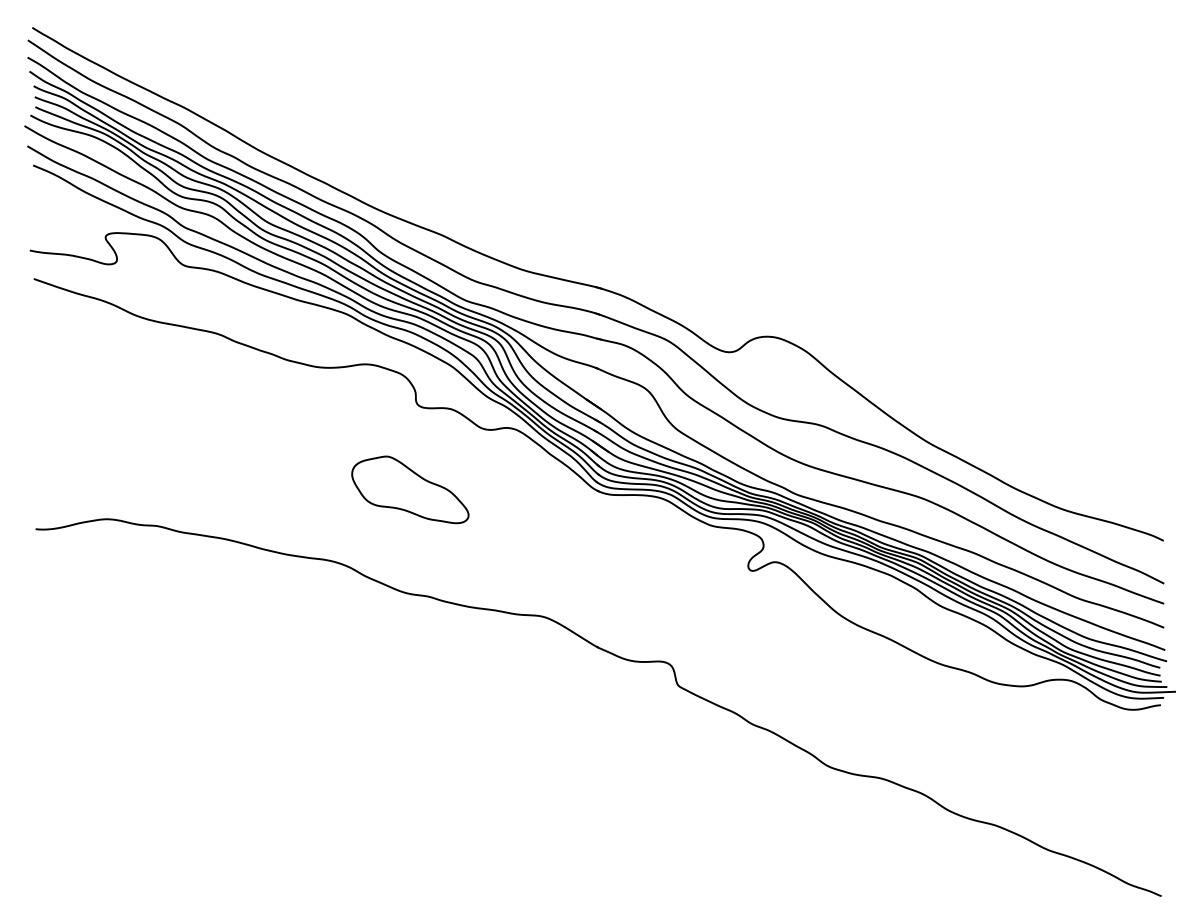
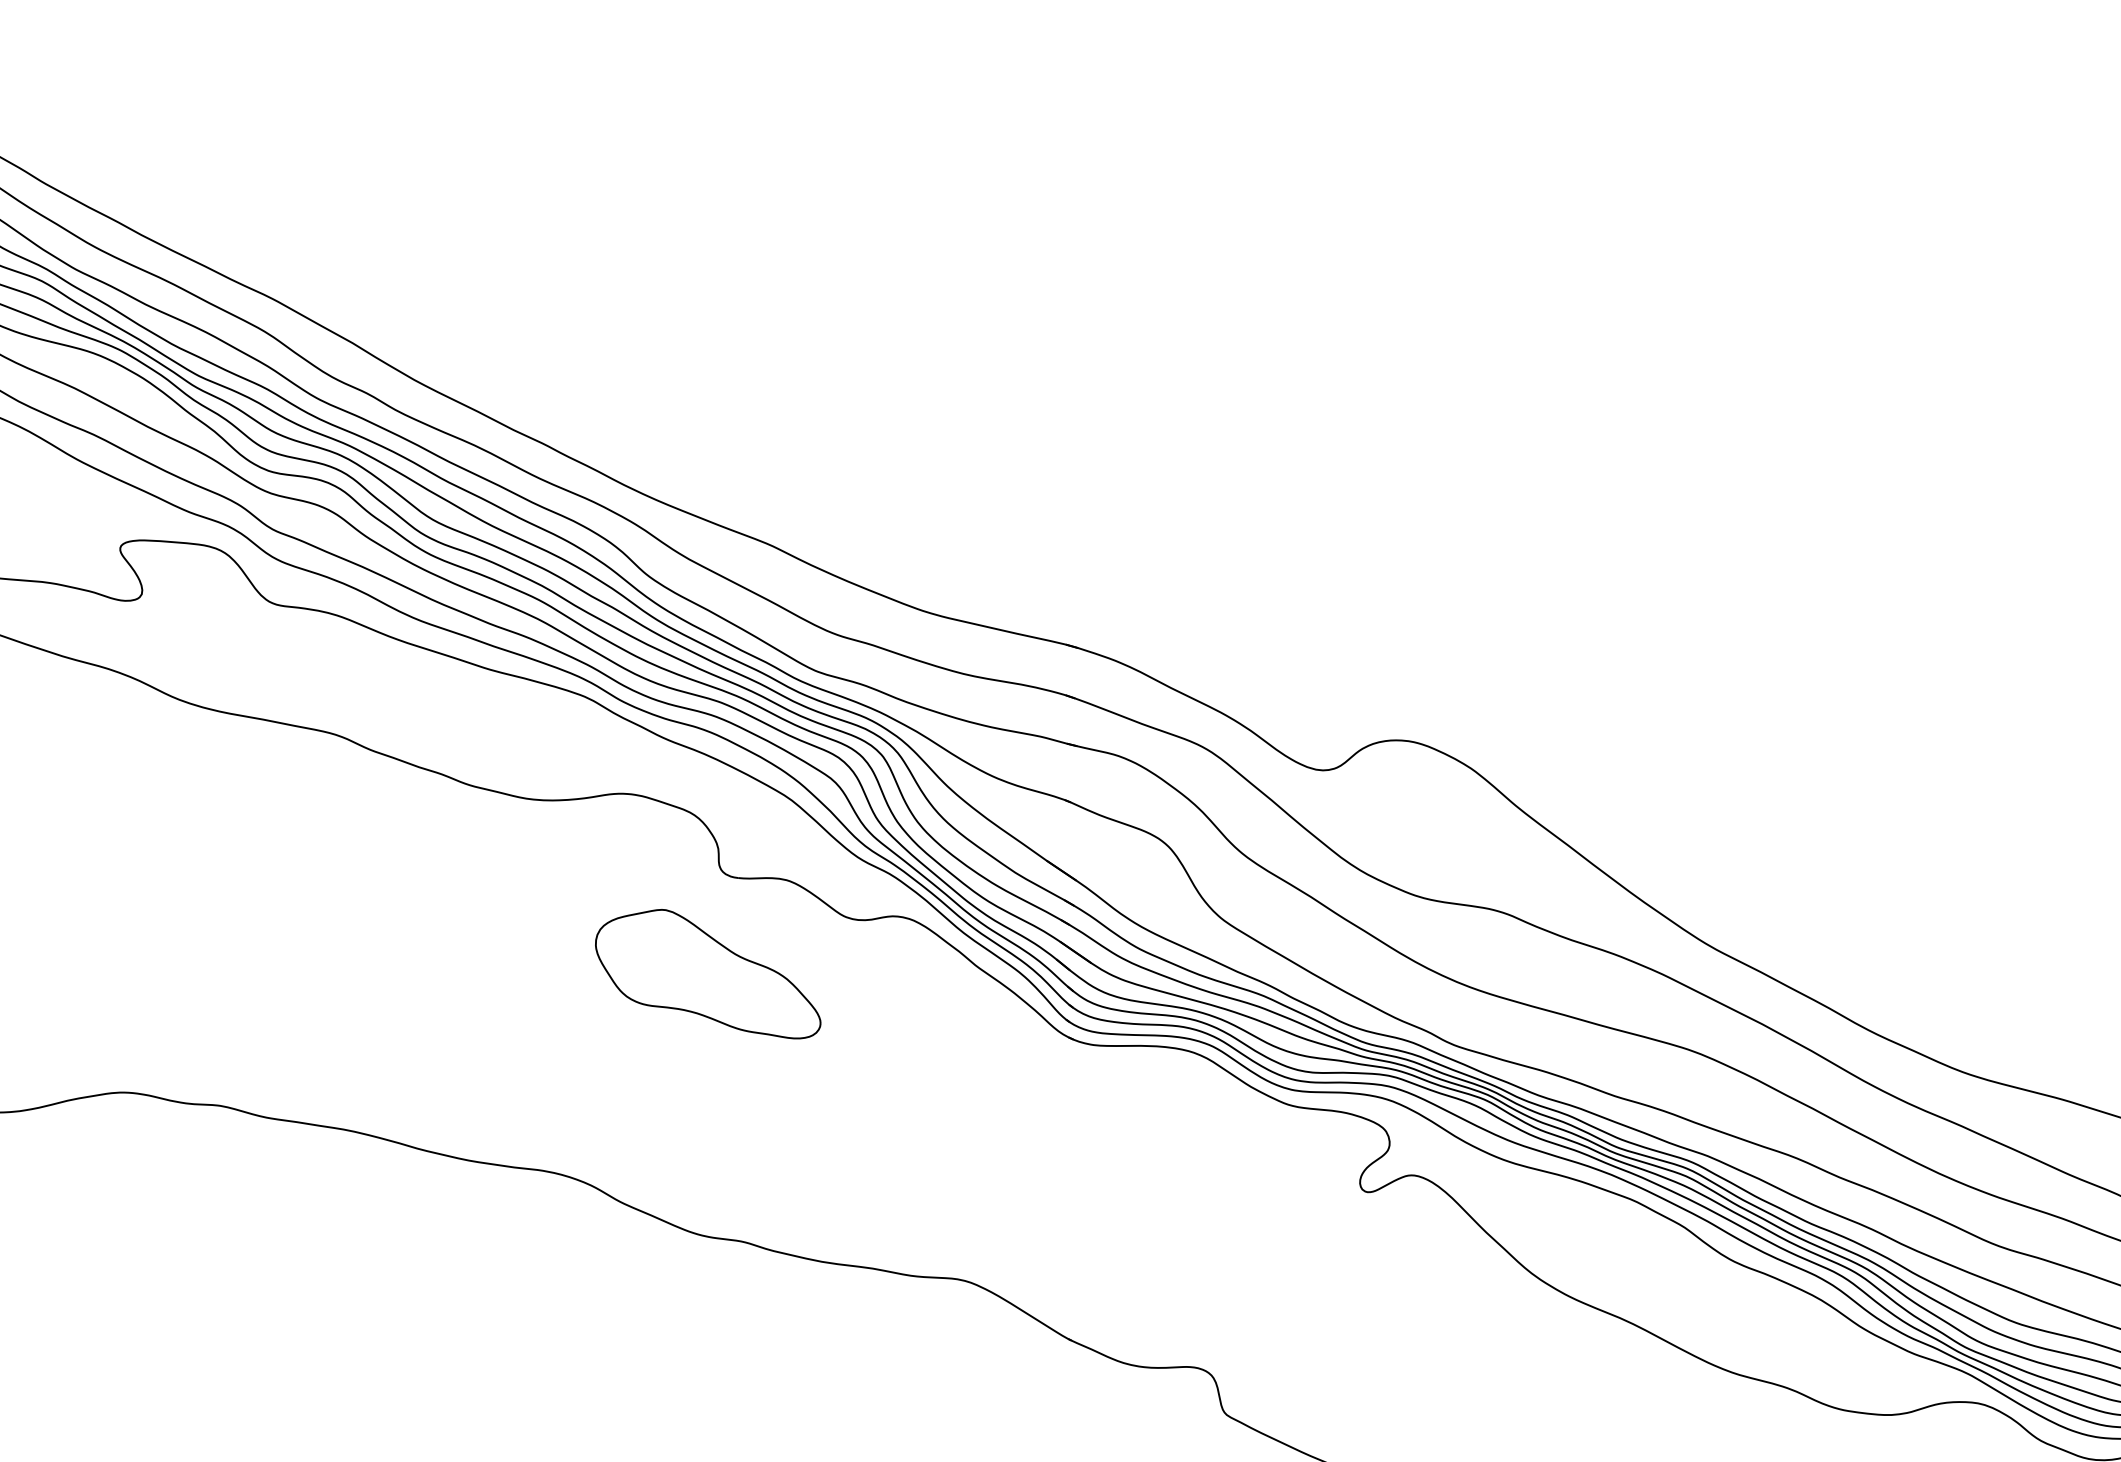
part: (410, 489) -> (708, 973), moved

